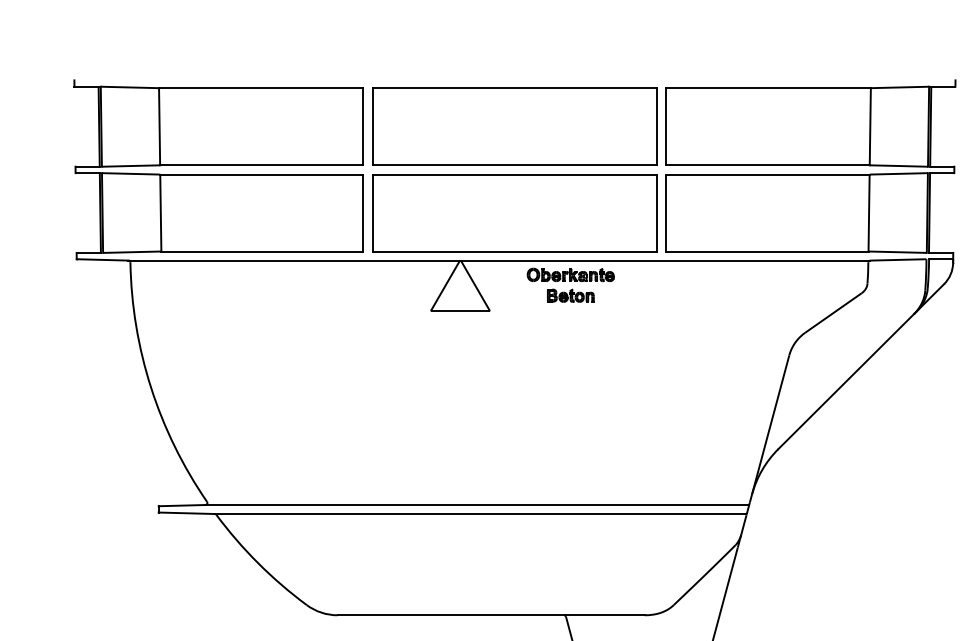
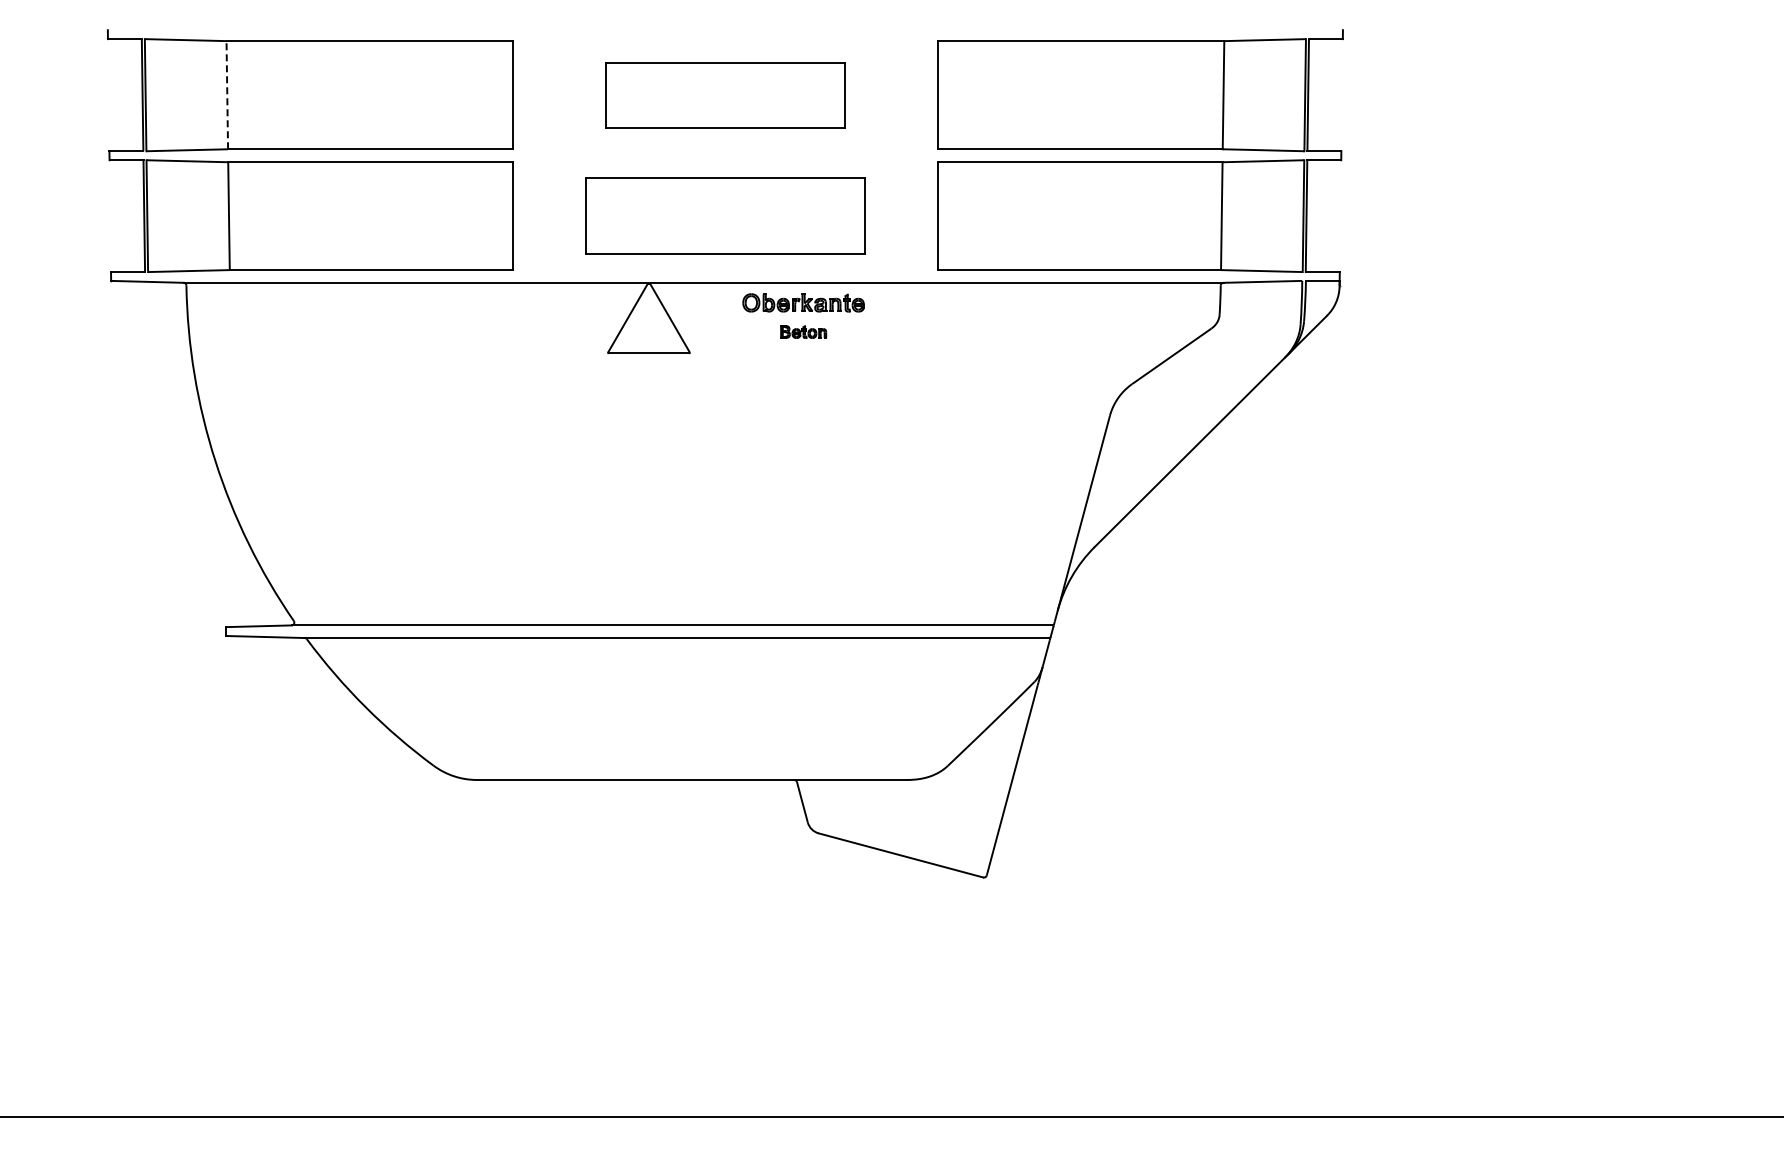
line: (159, 126) -> (227, 94), solid -> dashed
part: (515, 126) -> (725, 94), size x0.6
part: (515, 212) -> (725, 215), size x0.7
part: (570, 295) -> (803, 331), size x0.7

